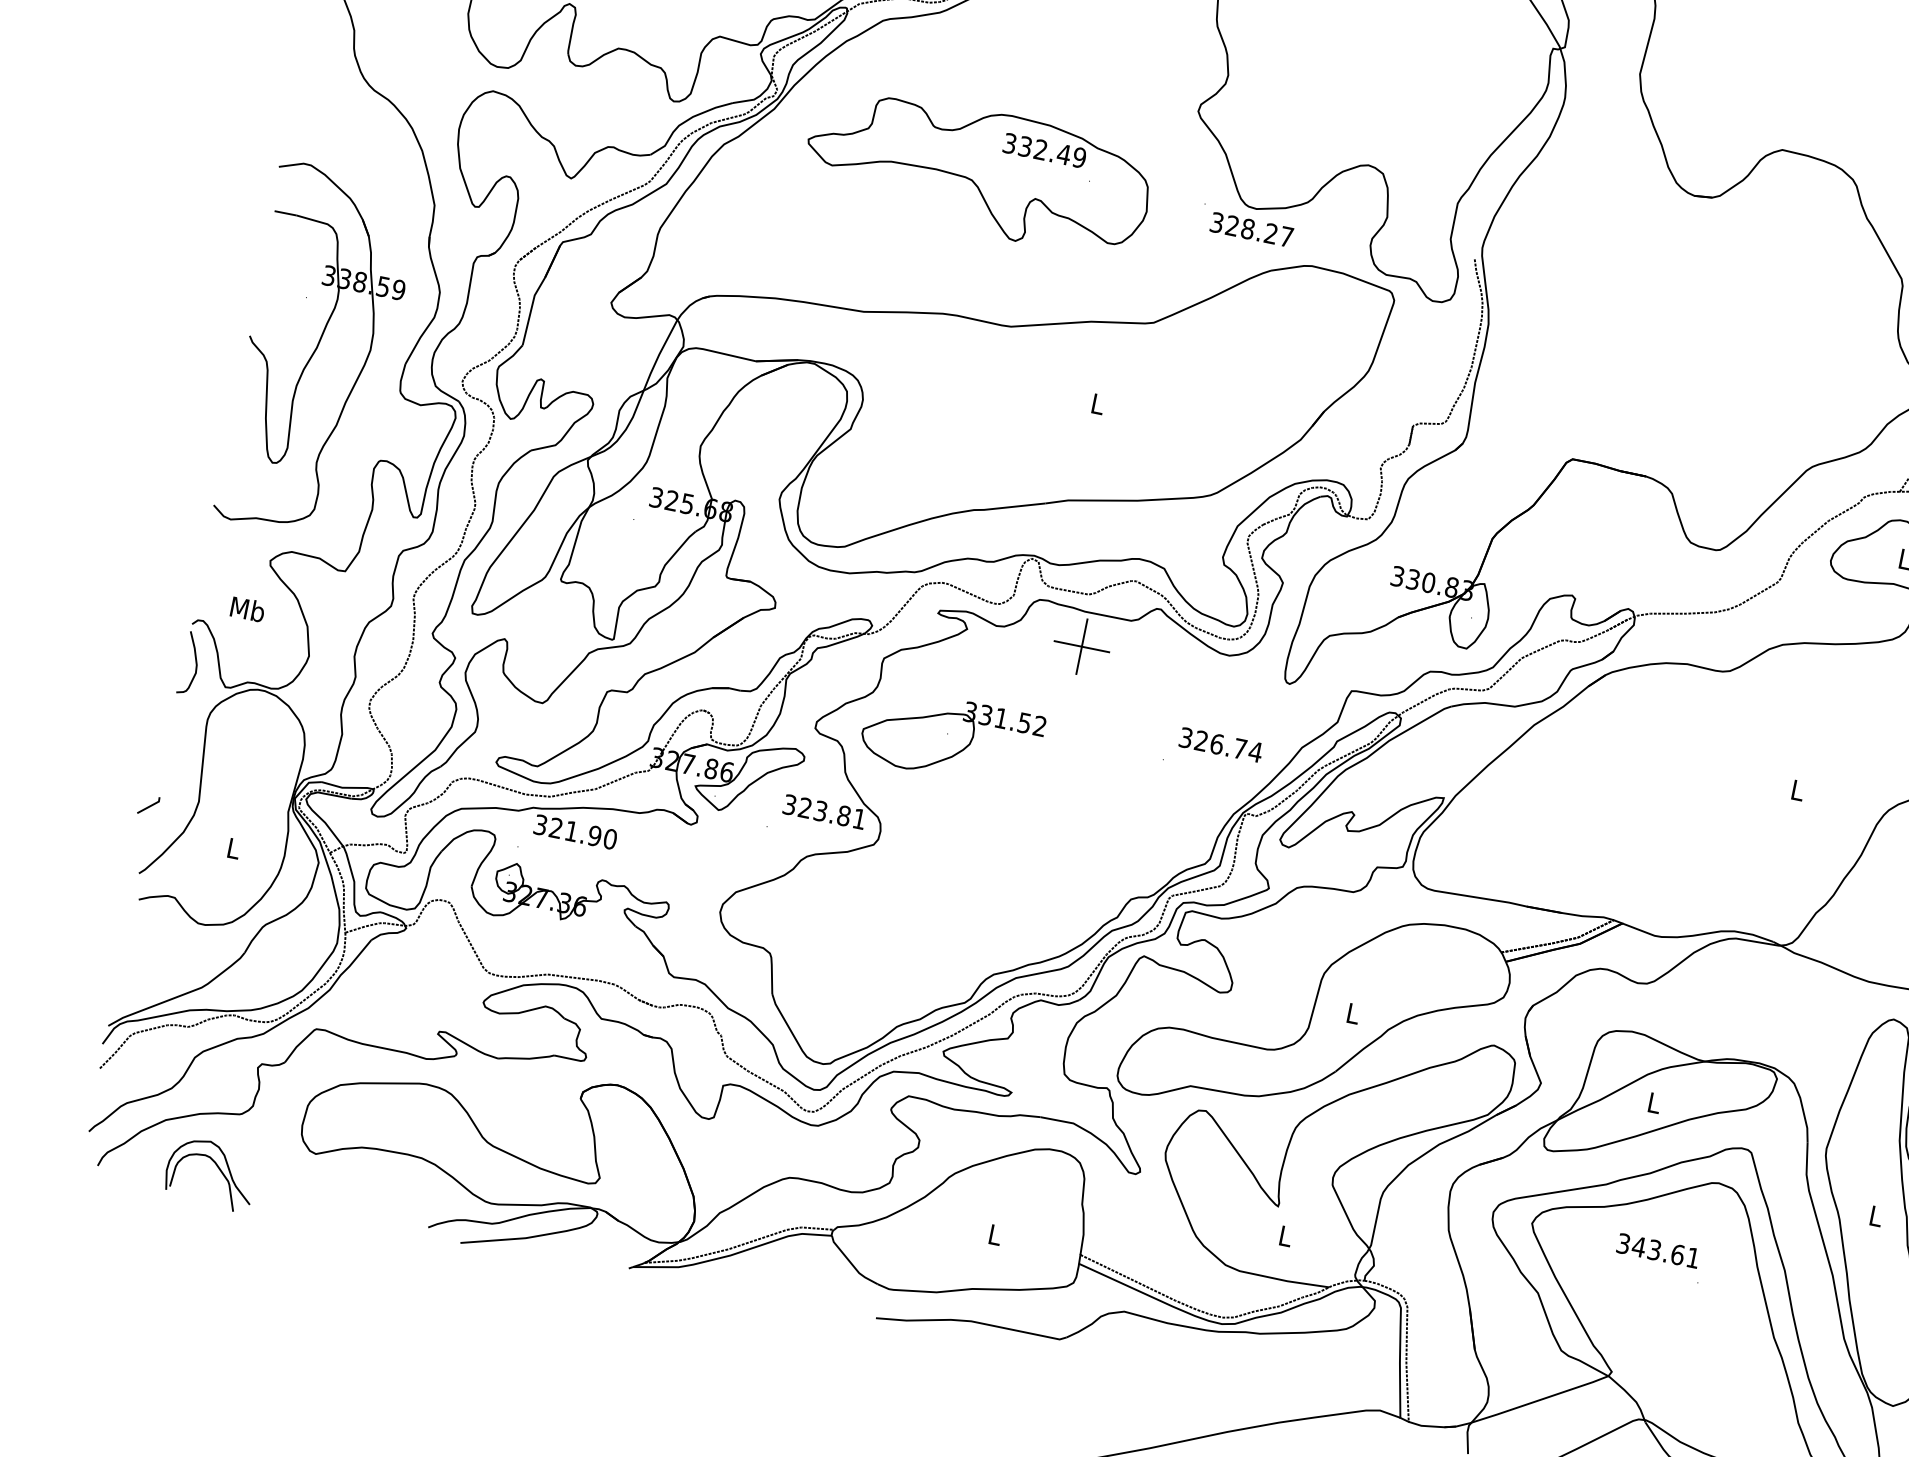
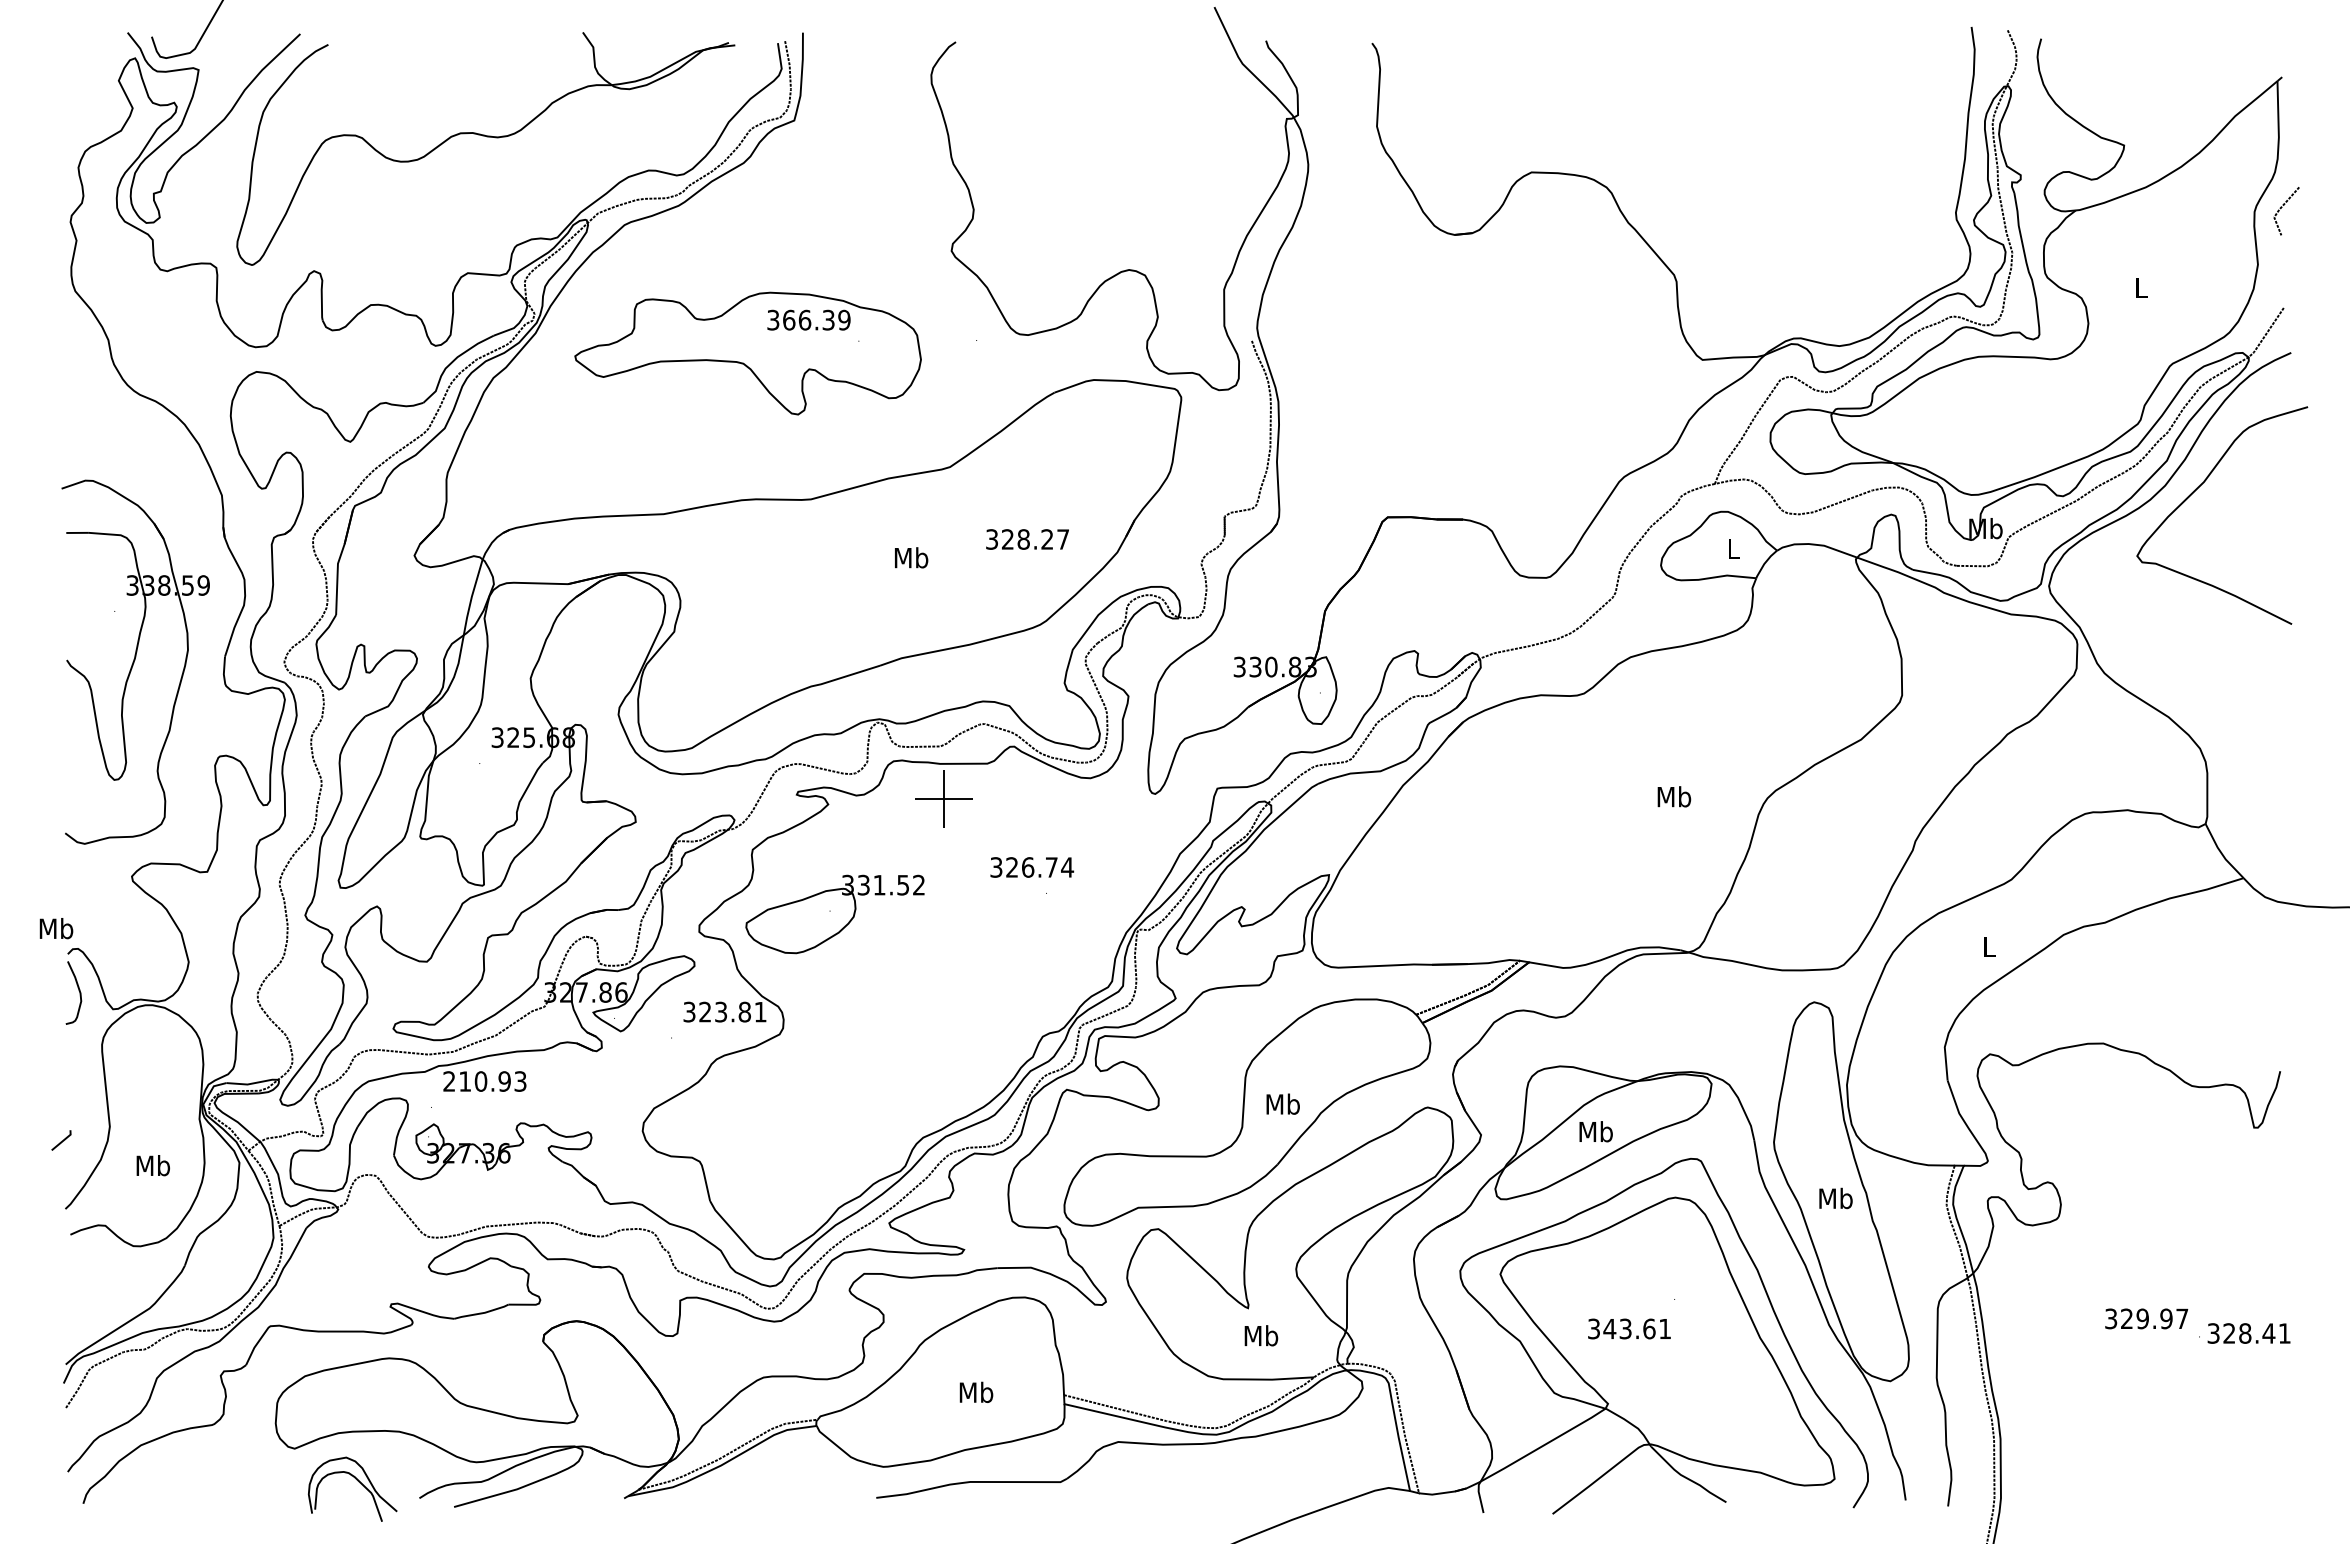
text: (1045, 150) -> (809, 319), 332.49 -> 366.39
text: (1251, 229) -> (1027, 539), moved
text: (1097, 403) -> (911, 557), L -> Mb
text: (247, 609) -> (56, 928), moved
text: (1221, 745) -> (1032, 867), moved
text: (1798, 790) -> (1674, 796), L -> Mb
text: (575, 832) -> (484, 1081), 321.90 -> 210.93
text: (233, 848) -> (153, 1165), L -> Mb
text: (1352, 1012) -> (1282, 1103), L -> Mb
text: (1653, 1102) -> (1595, 1131), L -> Mb
part: (217, 1168) -> (358, 1482), moved
text: (1875, 1216) -> (1835, 1198), L -> Mb
text: (995, 1234) -> (976, 1392), L -> Mb
text: (1285, 1235) -> (1261, 1335), L -> Mb
text: (1658, 1250) -> (1629, 1328), moved

